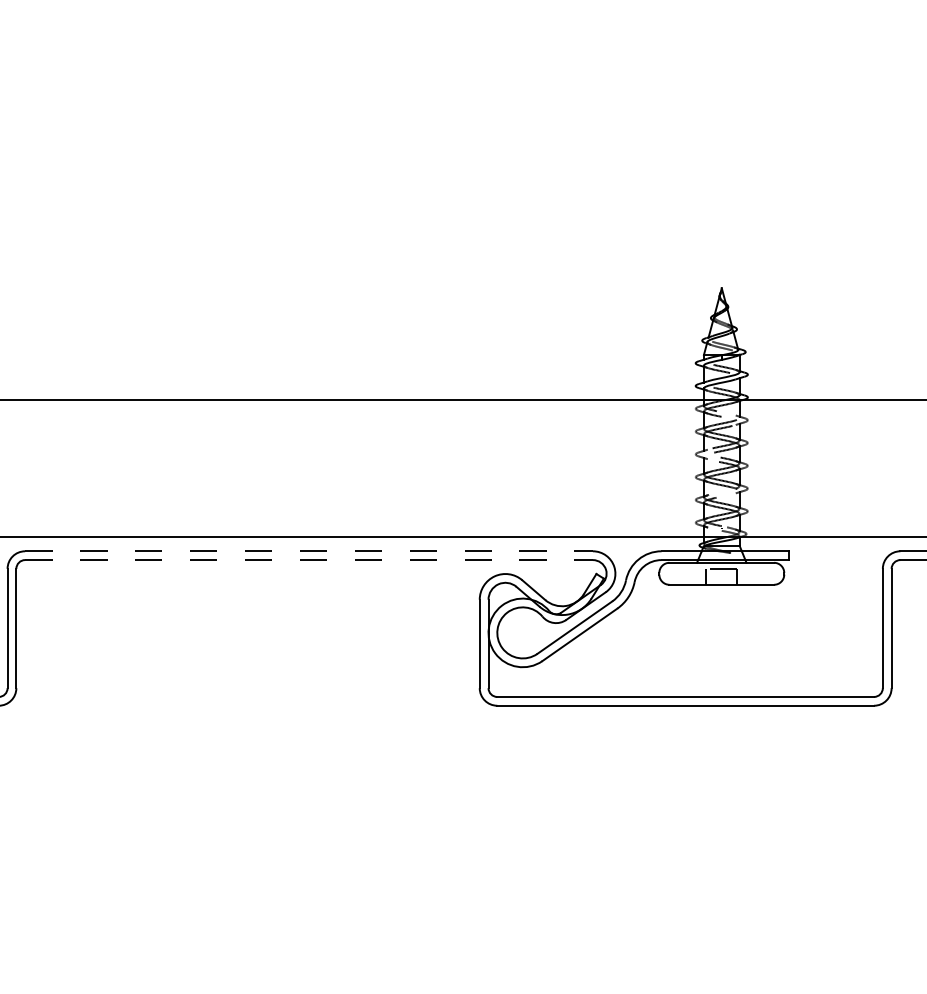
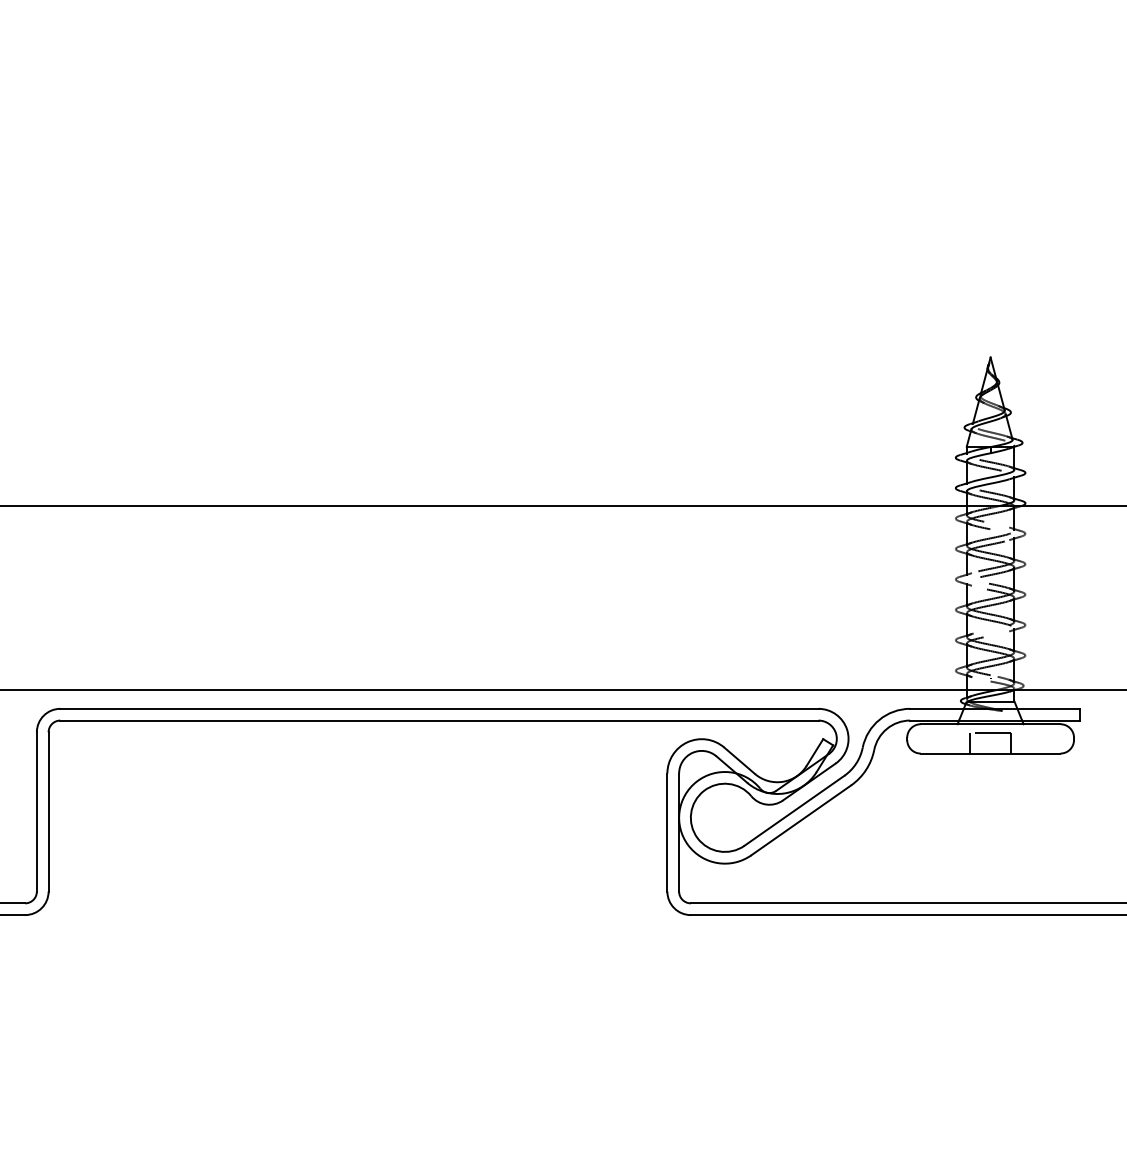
line: (309, 551) -> (440, 709), dashed -> solid
line: (309, 560) -> (440, 721), dashed -> solid

